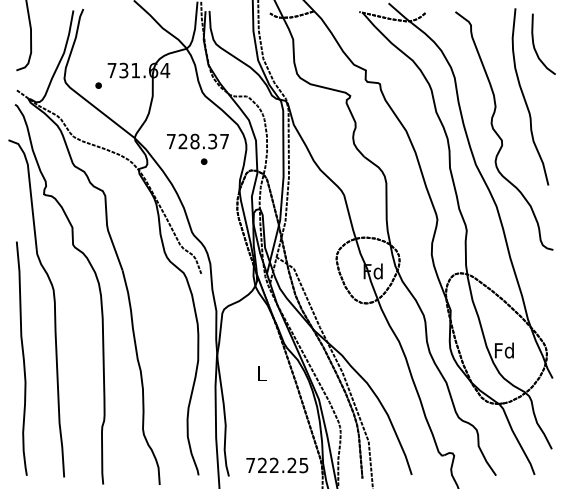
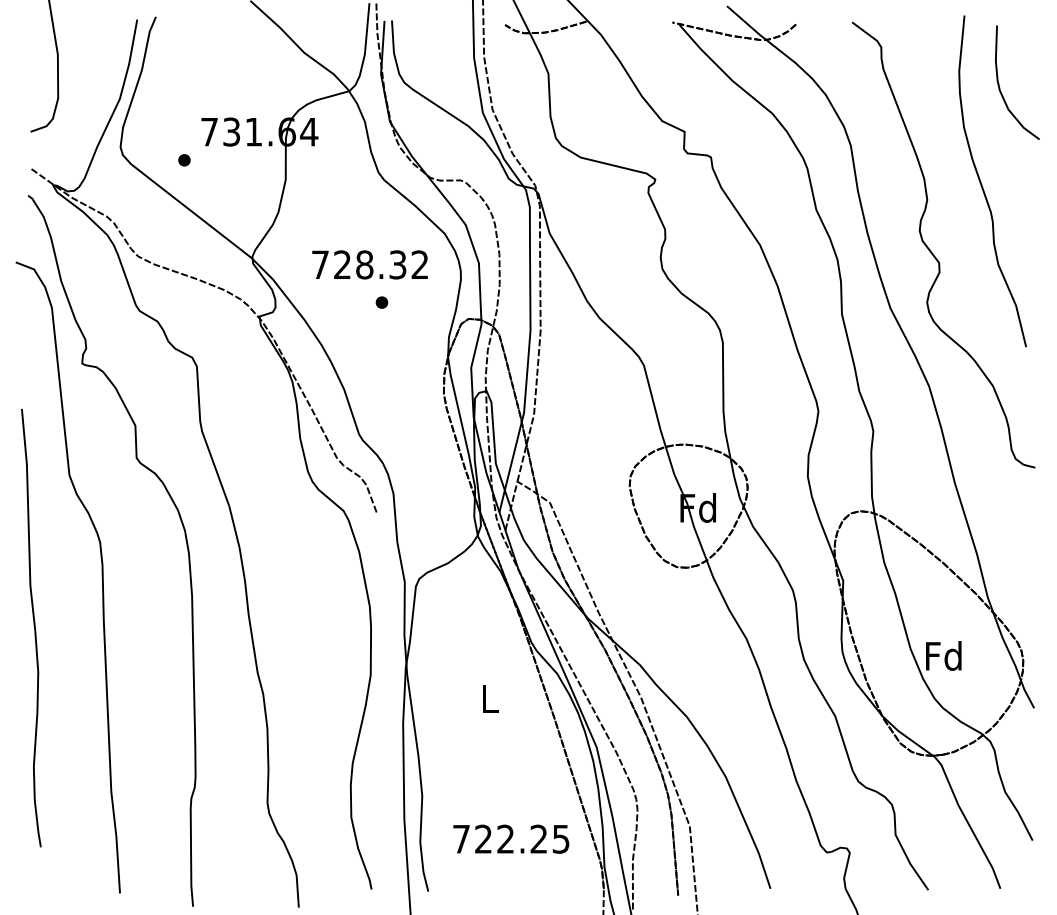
text: (224, 141) -> (419, 264), 728.37 -> 728.32
curve: (22, 358) -> (32, 627), moved
text: (277, 465) -> (511, 839), moved

